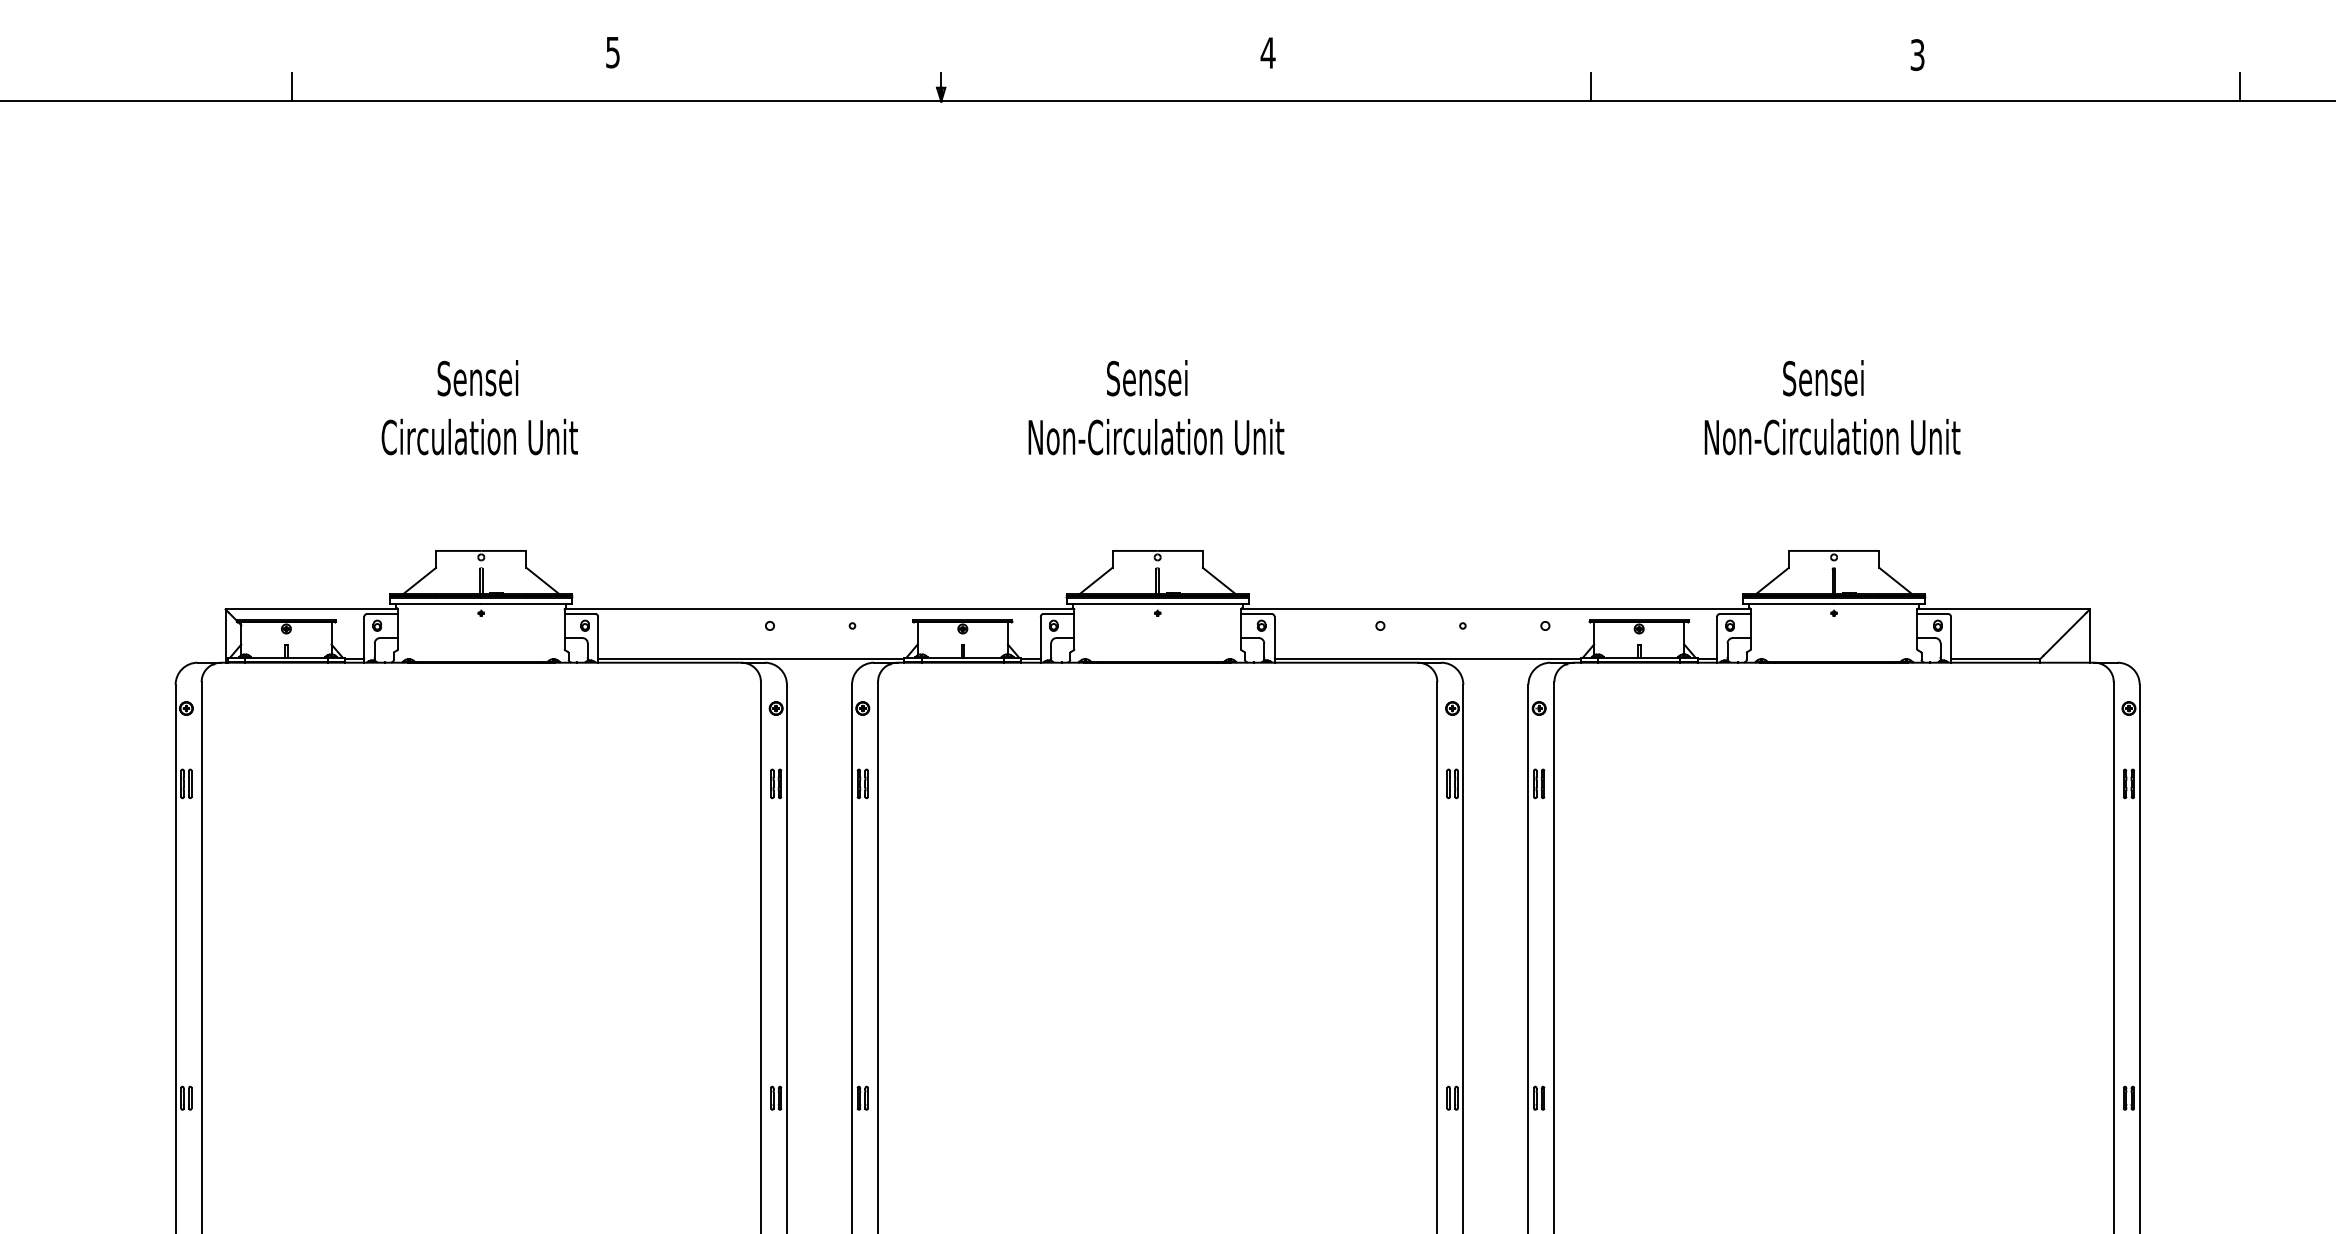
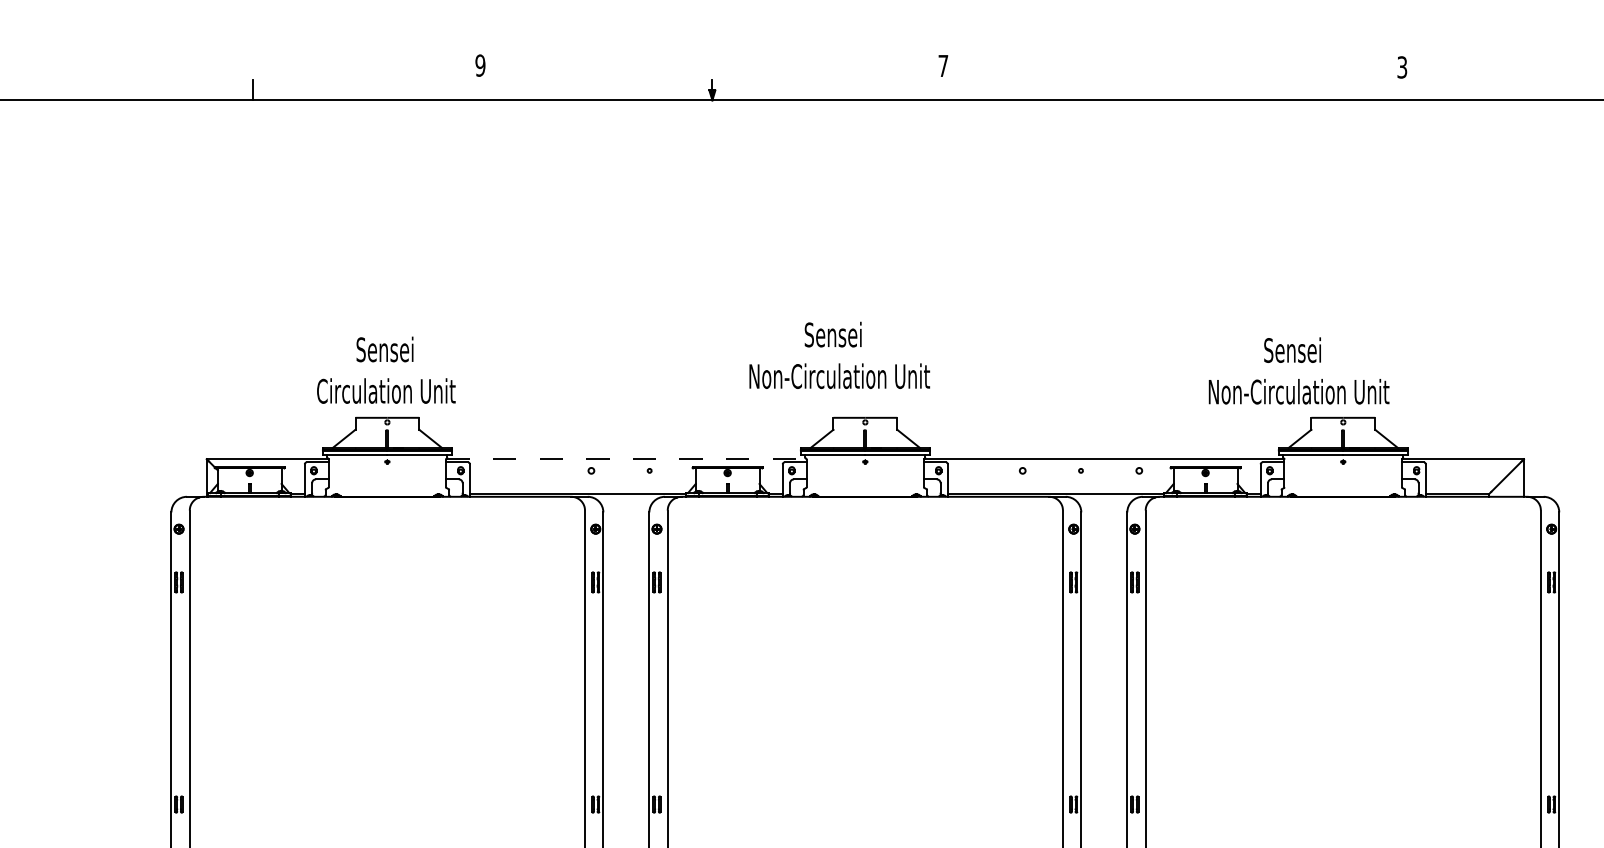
text: (612, 52) -> (480, 65), 5 -> 9
text: (1267, 52) -> (942, 65), 4 -> 7
line: (1590, 87) -> (1171, 90), removed
text: (479, 407) -> (386, 370), moved
text: (1156, 407) -> (839, 355), moved
text: (1832, 407) -> (1299, 370), moved
line: (819, 609) -> (626, 459), solid -> dashed

